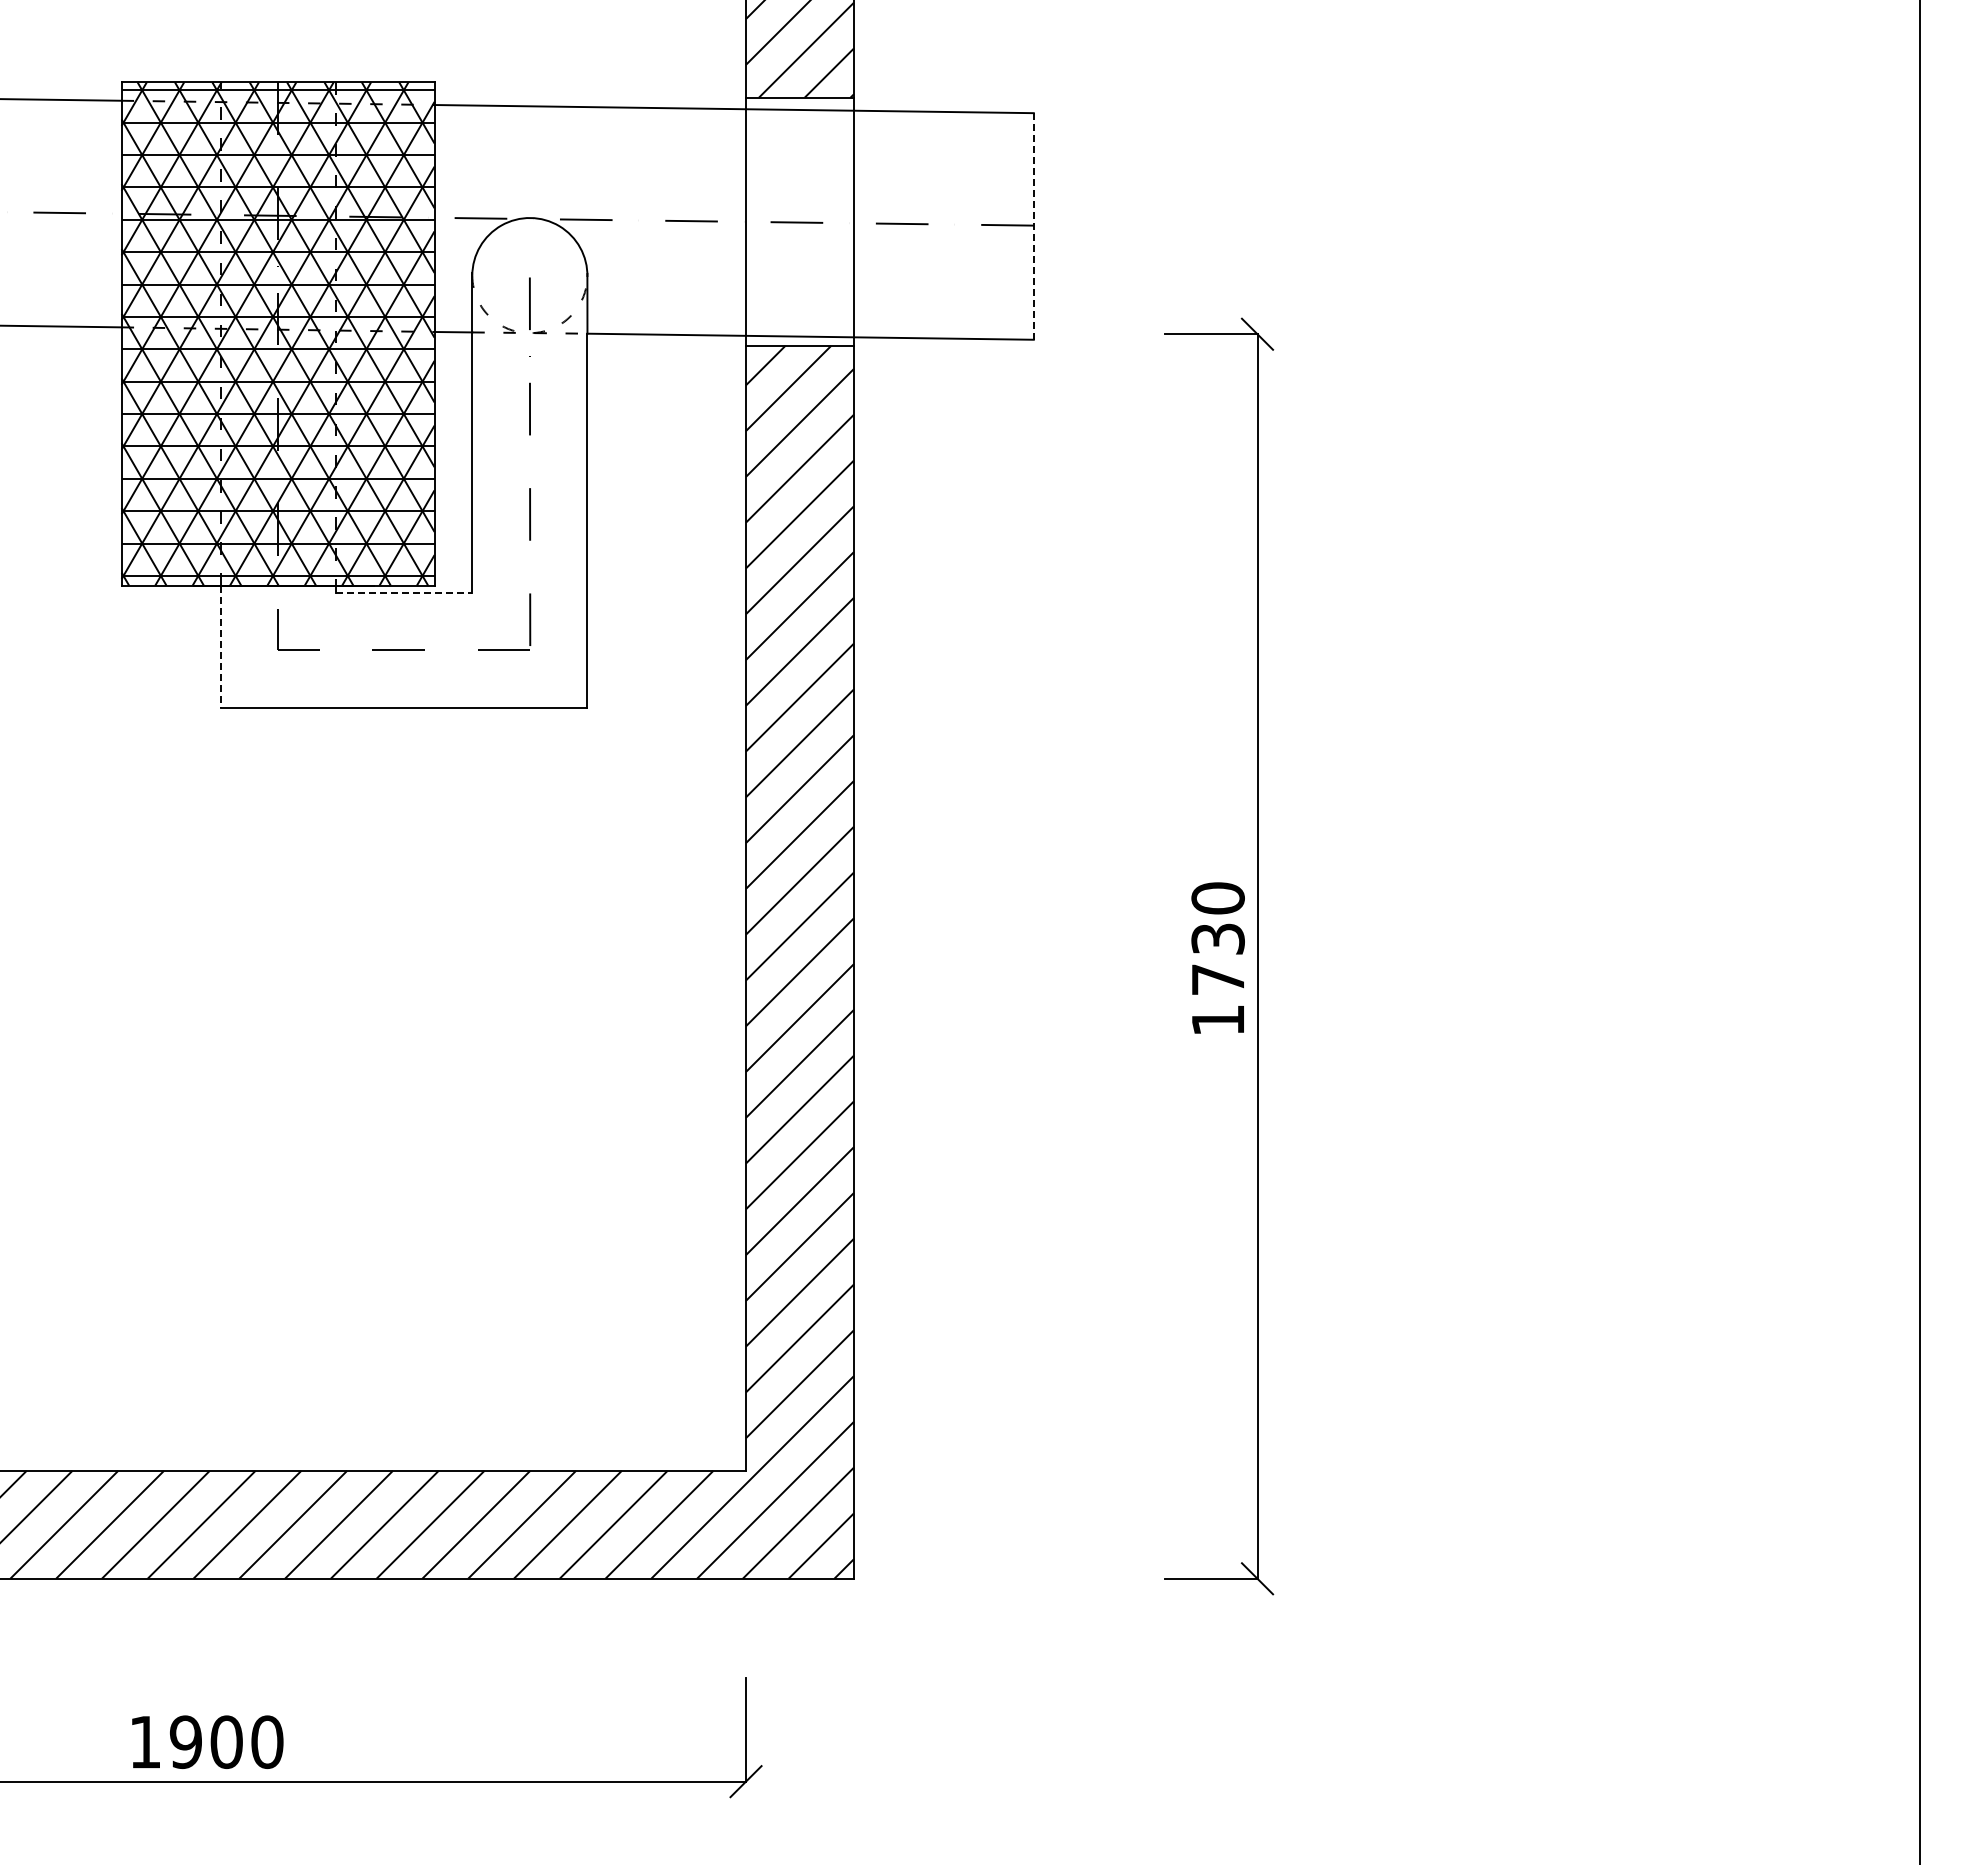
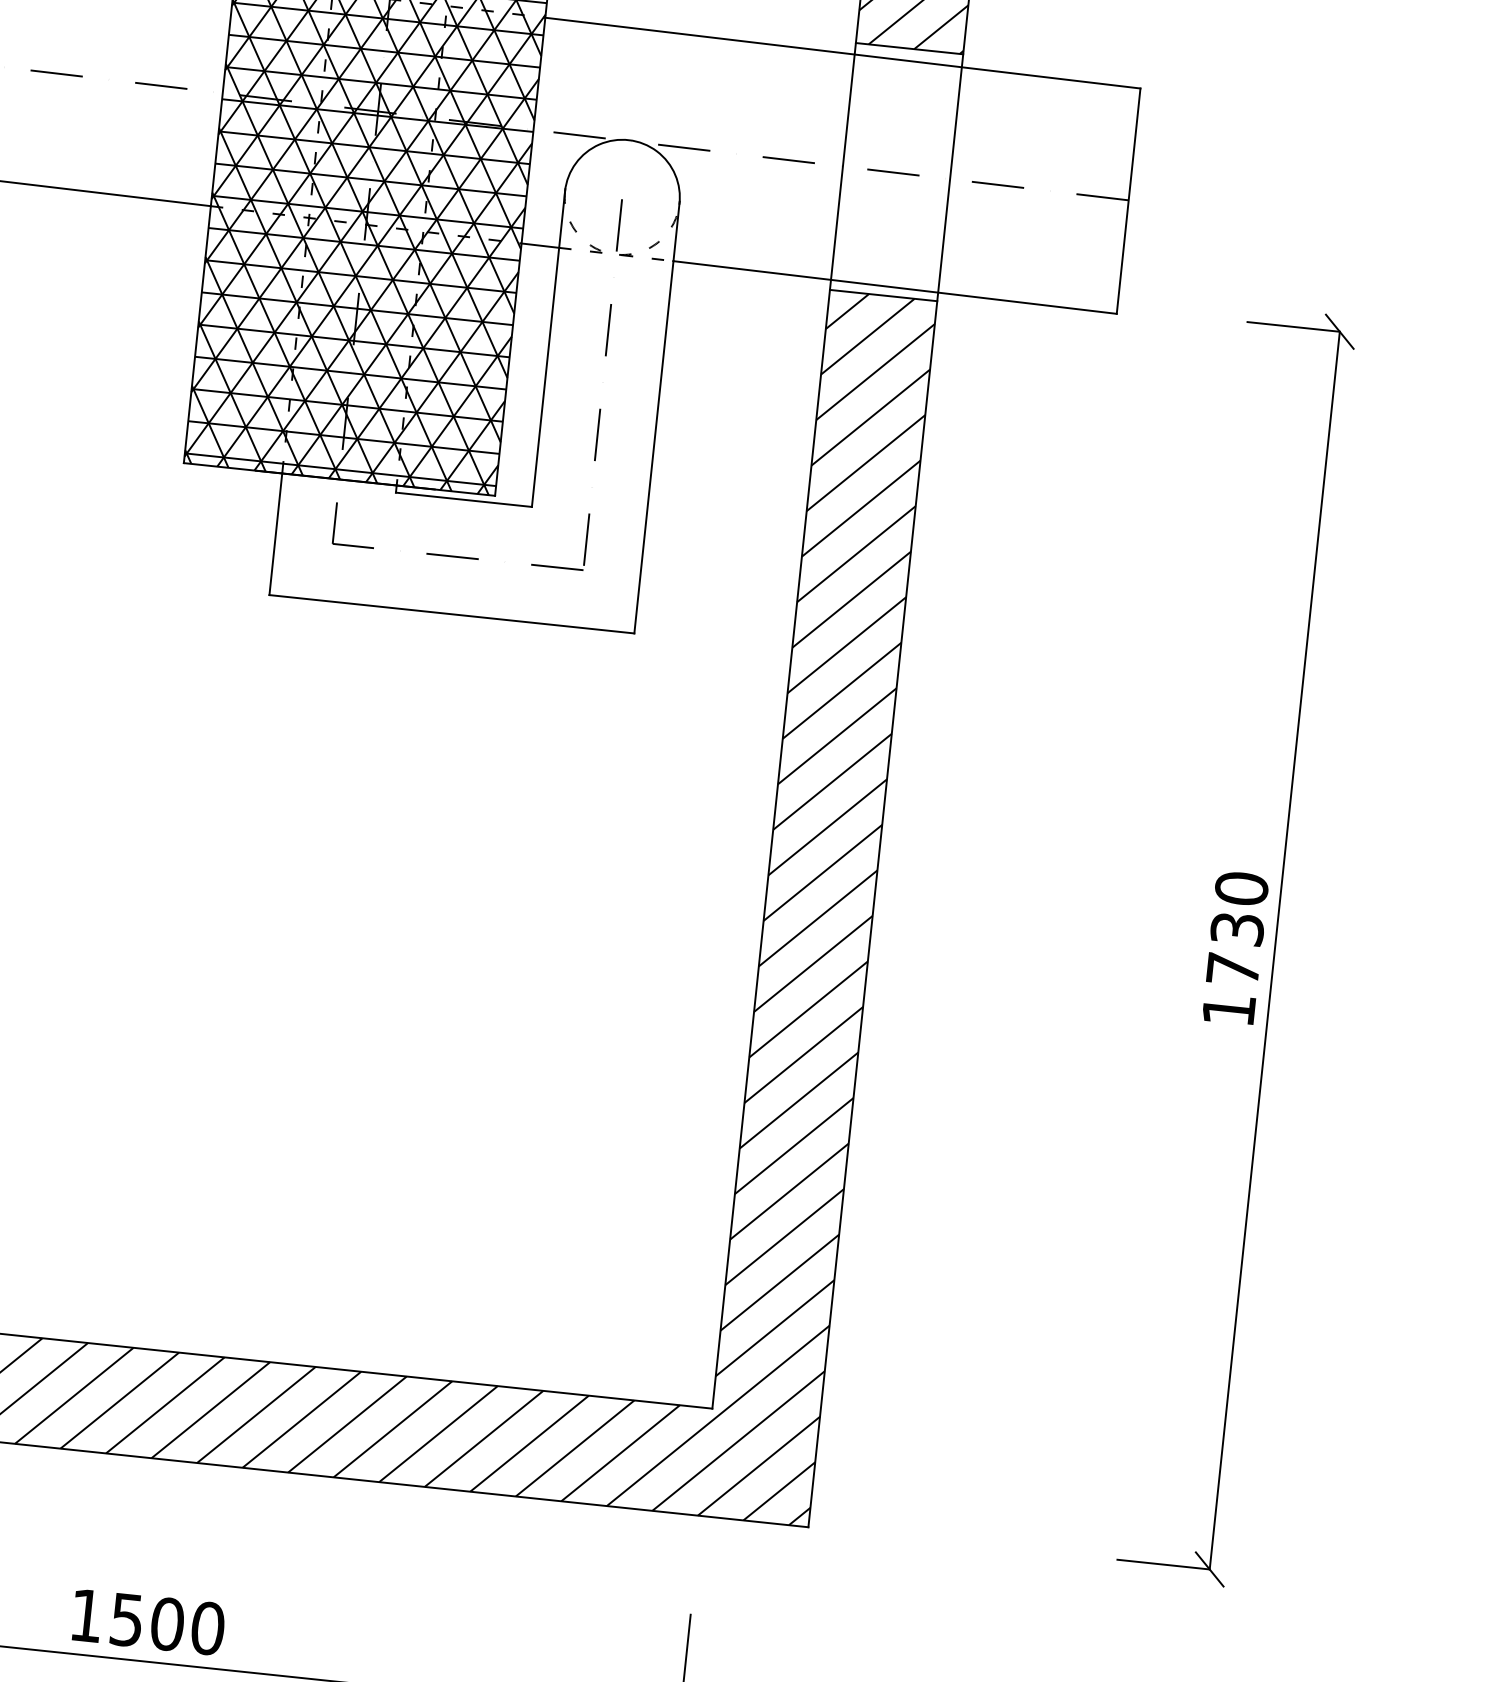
line: (1033, 225) -> (1128, 200), dashed -> solid
line: (404, 592) -> (464, 499), dashed -> solid
line: (220, 647) -> (275, 534), dashed -> solid
text: (185, 1741) -> (126, 1619), 1900 -> 1500

